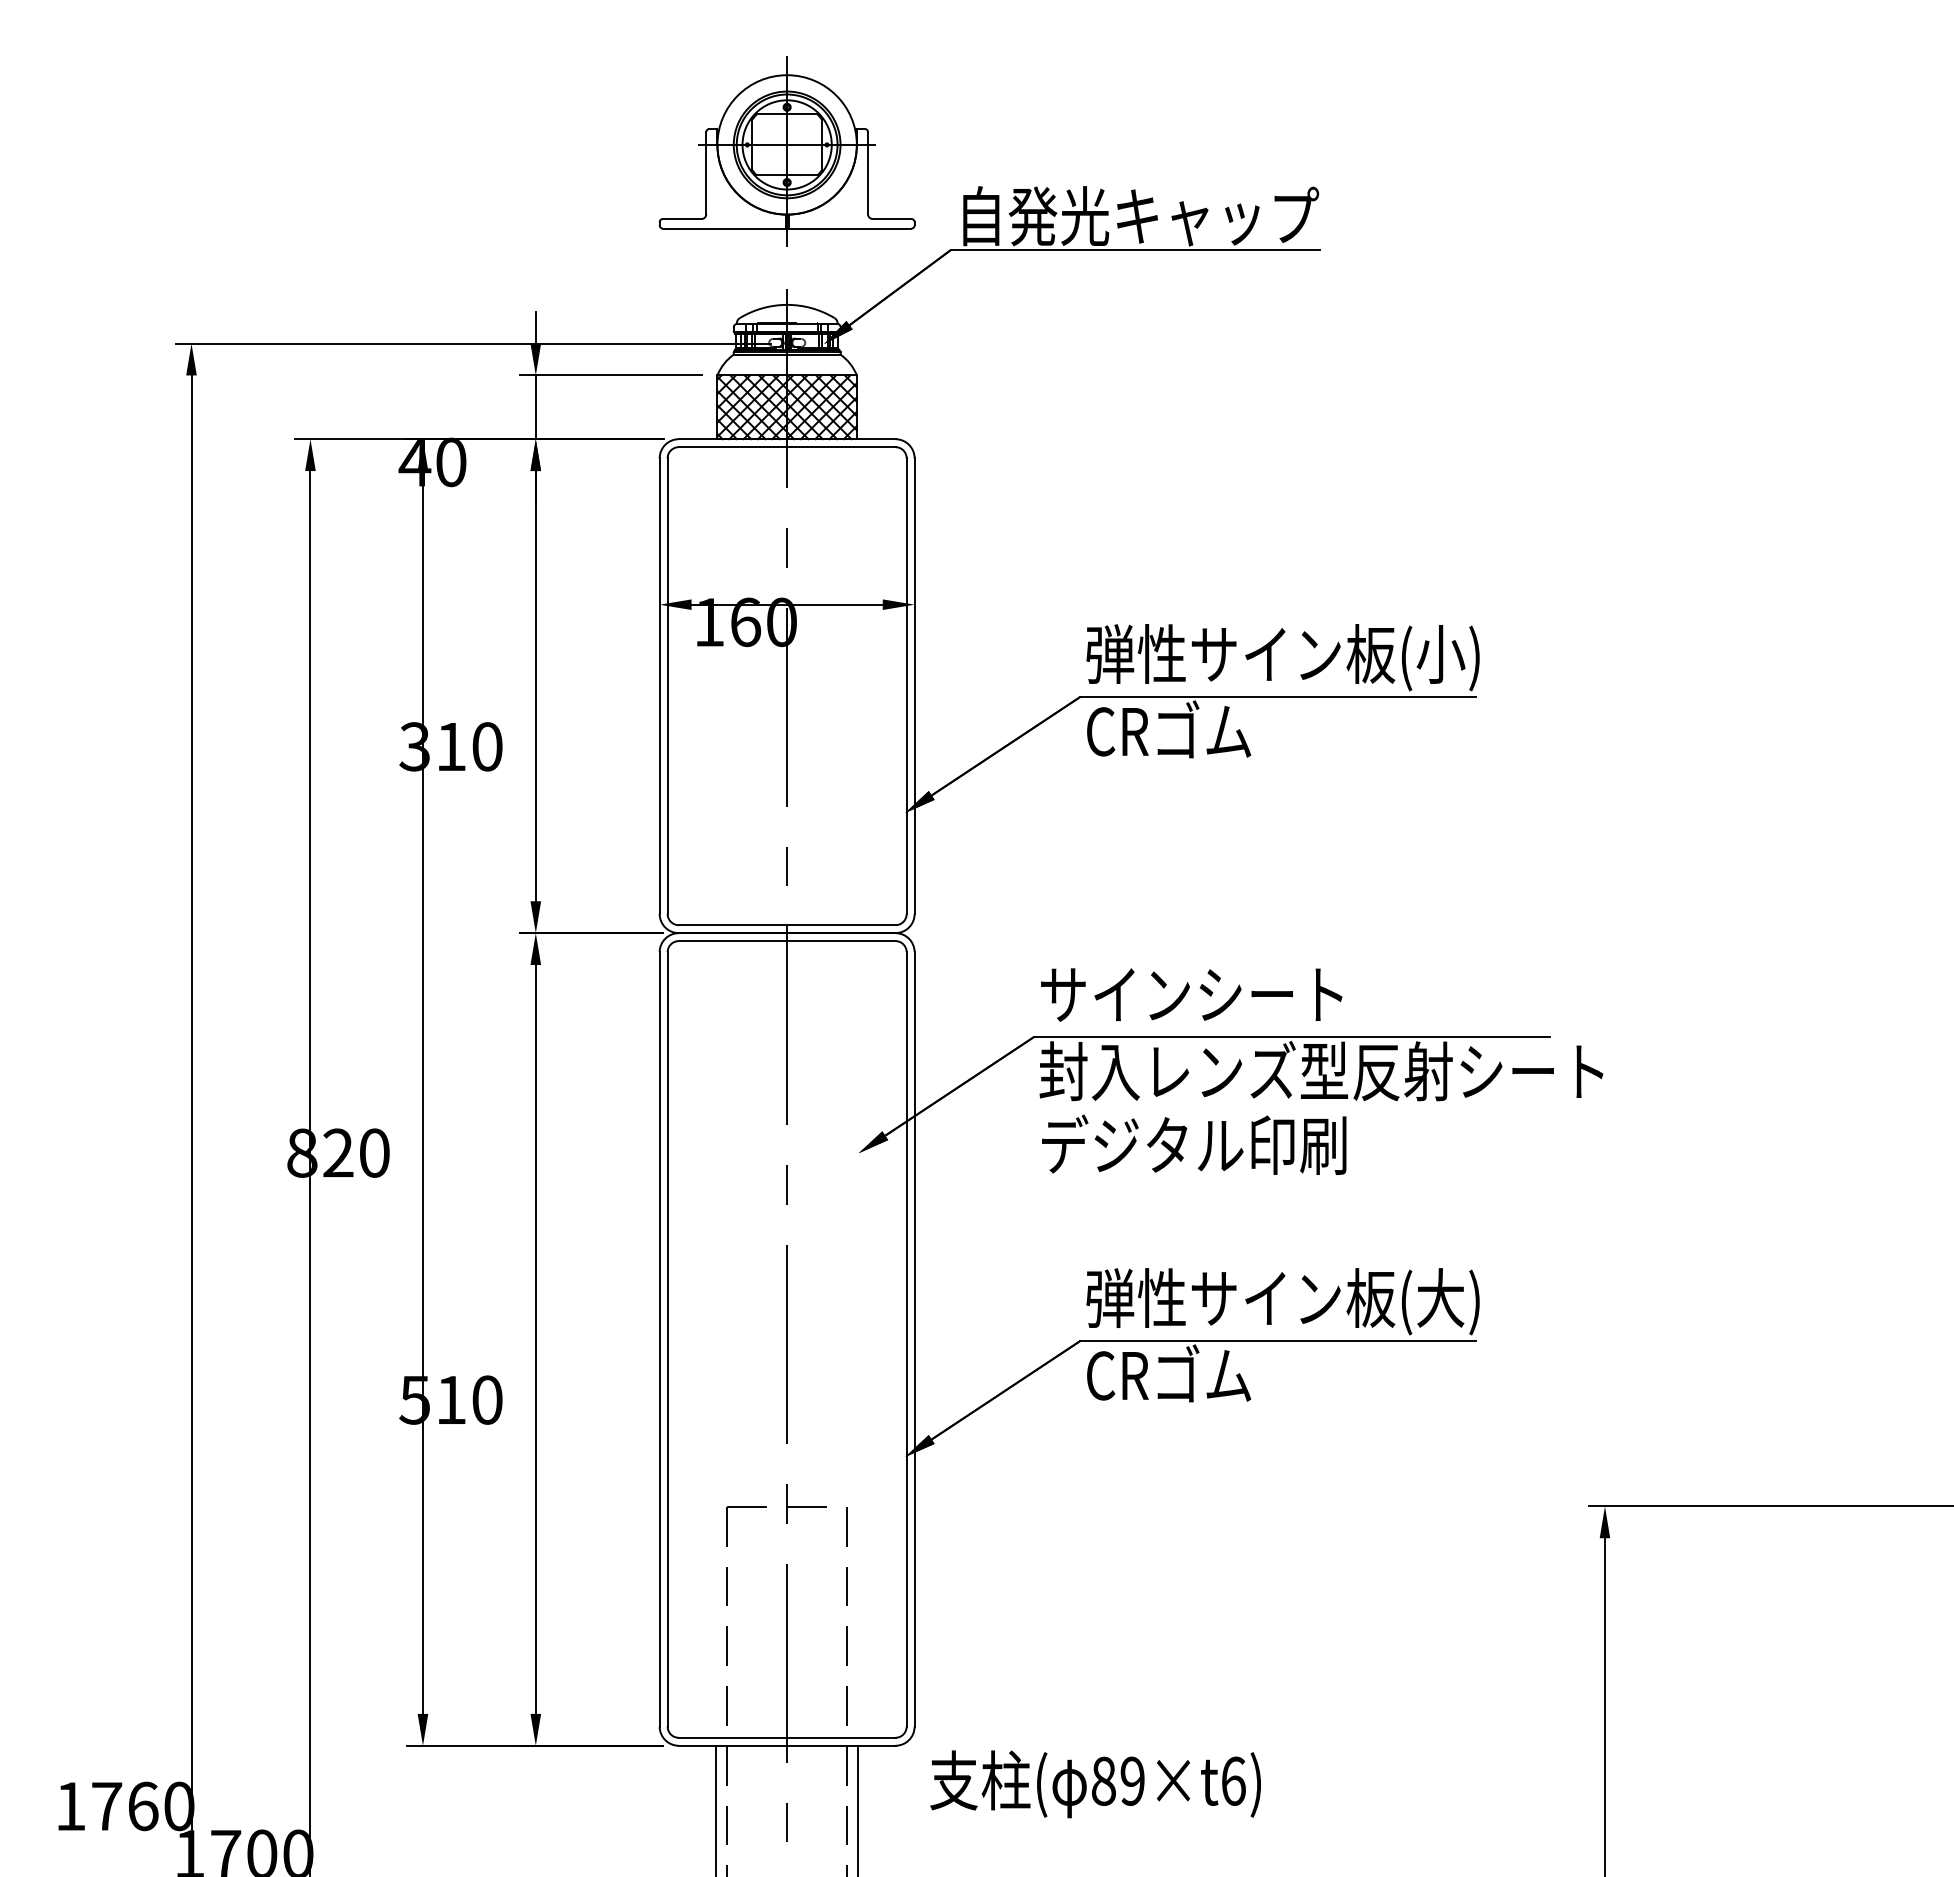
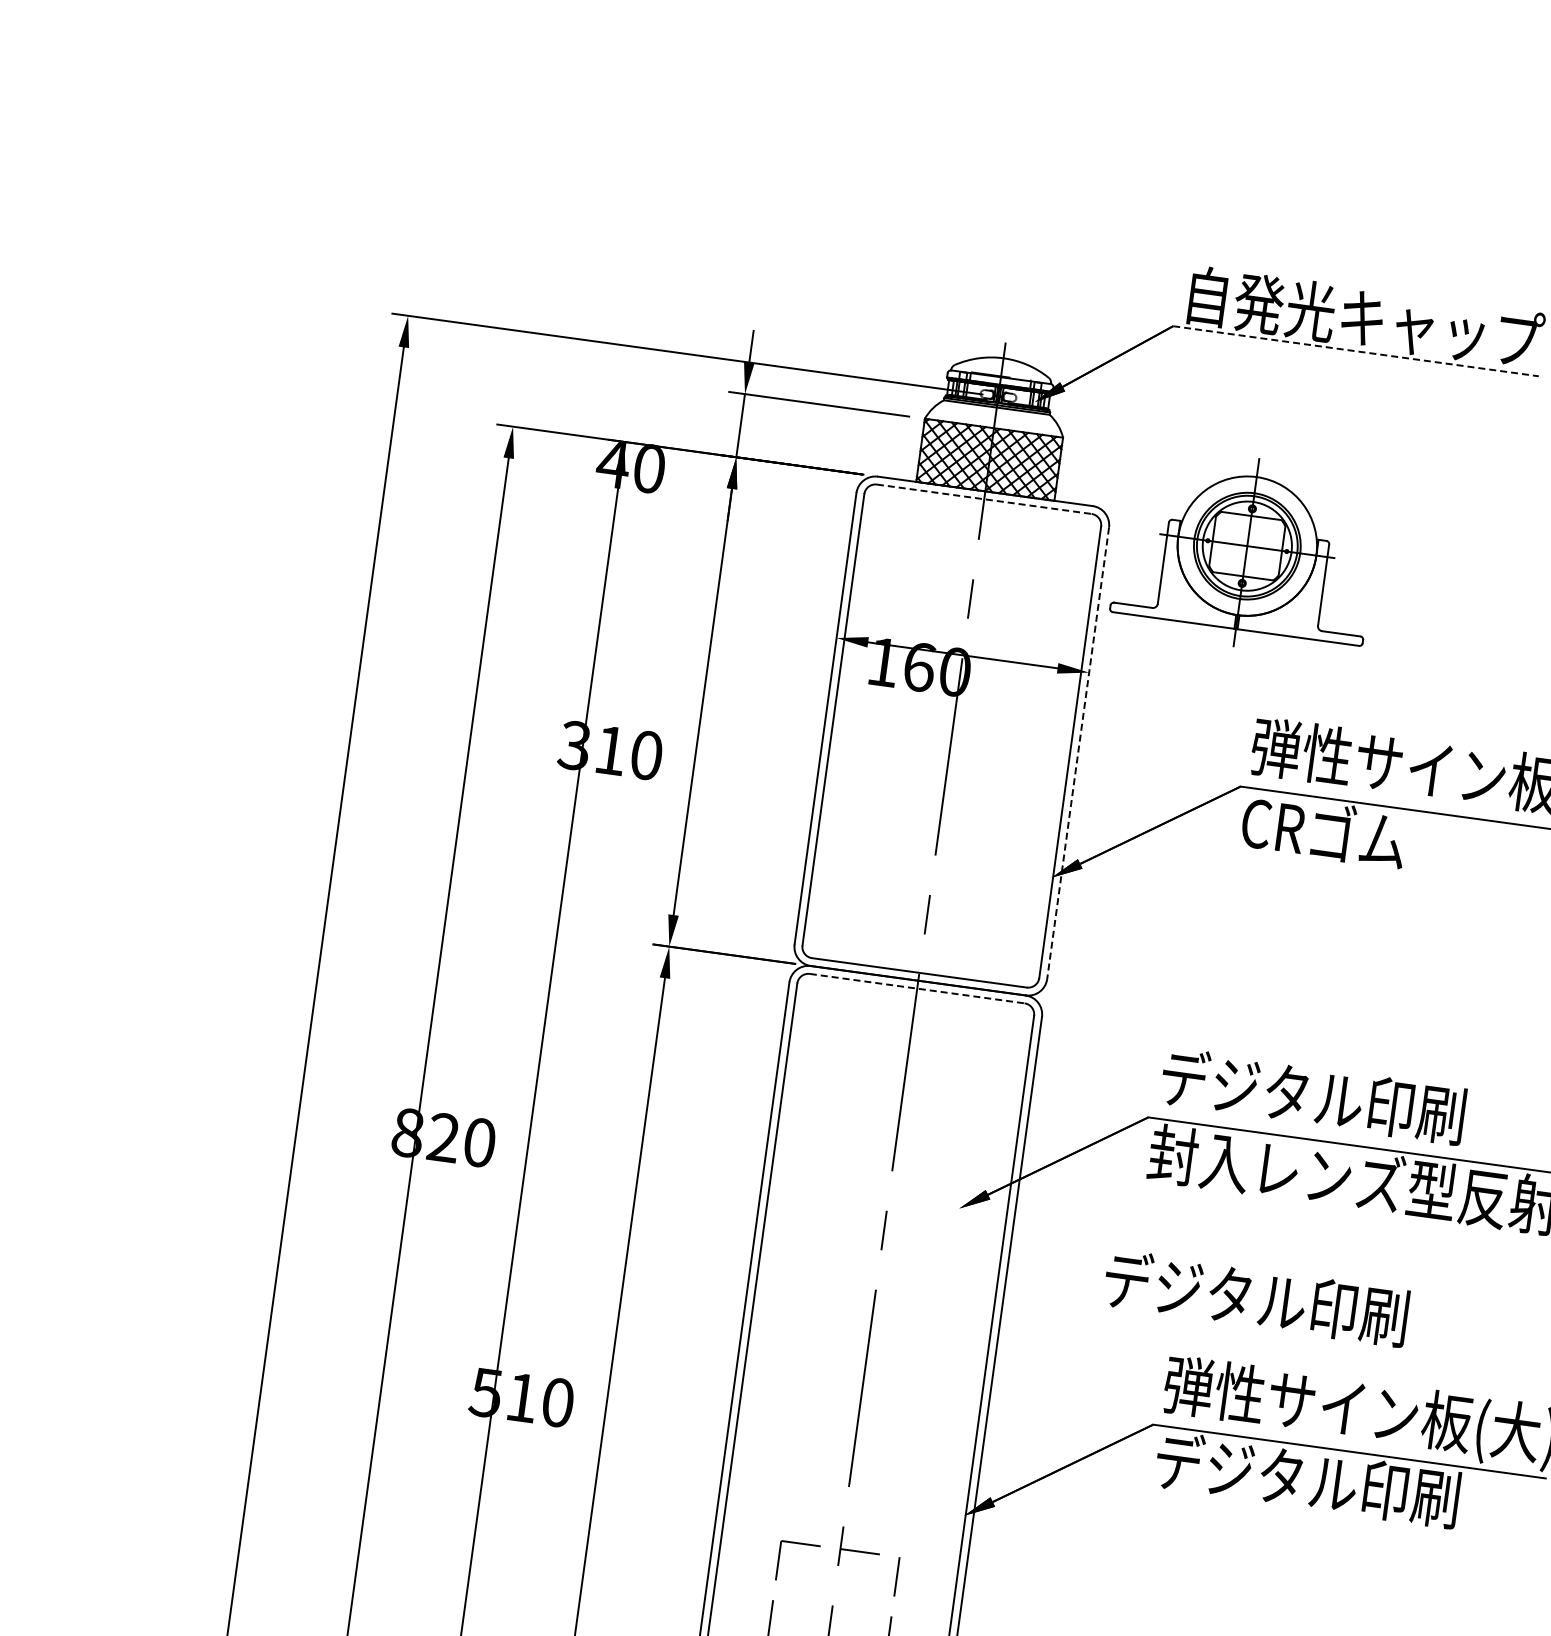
part: (786, 151) -> (1245, 552), moved
line: (1135, 250) -> (1356, 351), solid -> dashed
line: (787, 447) -> (984, 499), solid -> dashed
line: (914, 686) -> (1077, 753), solid -> dashed
line: (787, 941) -> (917, 989), solid -> dashed
text: (1193, 993) -> (1312, 1095), サインシート -> デジタル印刷
text: (1194, 1144) -> (1256, 1297), moved
text: (1239, 1374) -> (1306, 1479), CRゴム -> デジタル印刷

